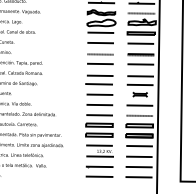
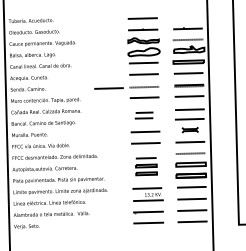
line: (68, 54) -> (108, 88), added
part: (98, 79) -> (143, 115), size x0.6
part: (99, 125) -> (146, 166), size x0.7

